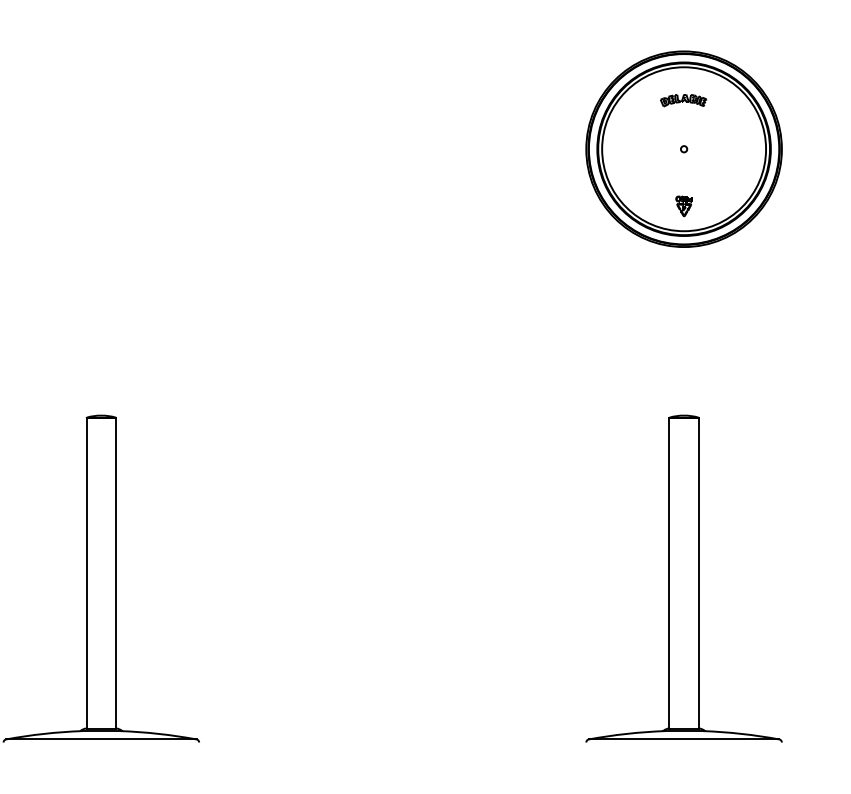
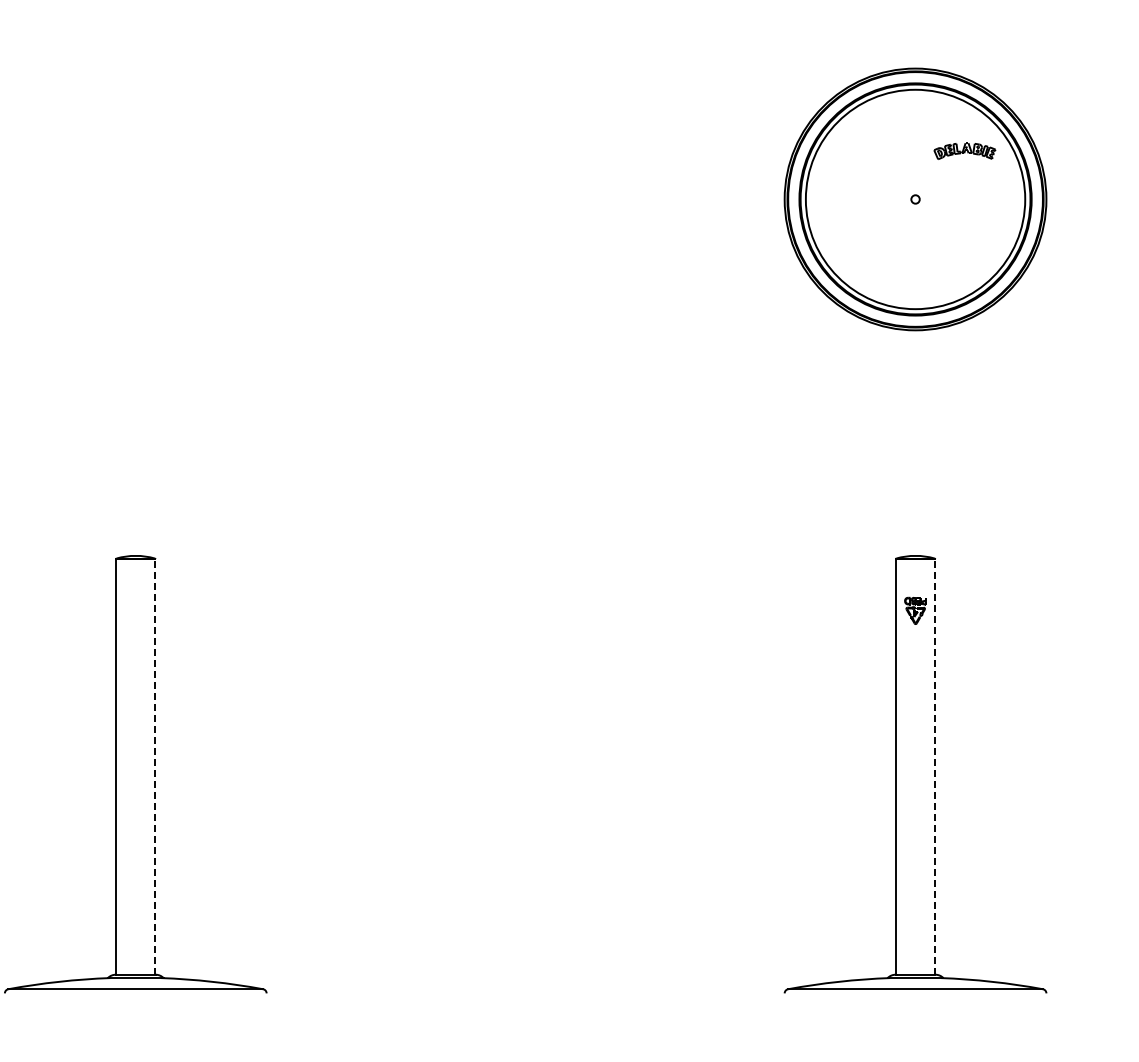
part: (683, 99) -> (964, 150), moved
part: (684, 206) -> (915, 610), moved
line: (116, 572) -> (155, 766), solid -> dashed
line: (699, 572) -> (935, 766), solid -> dashed

